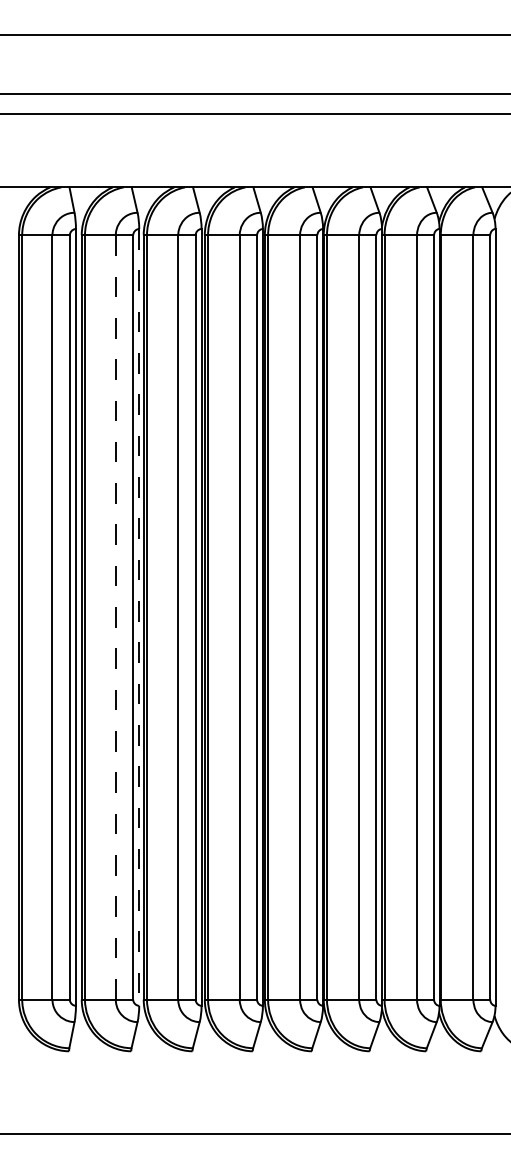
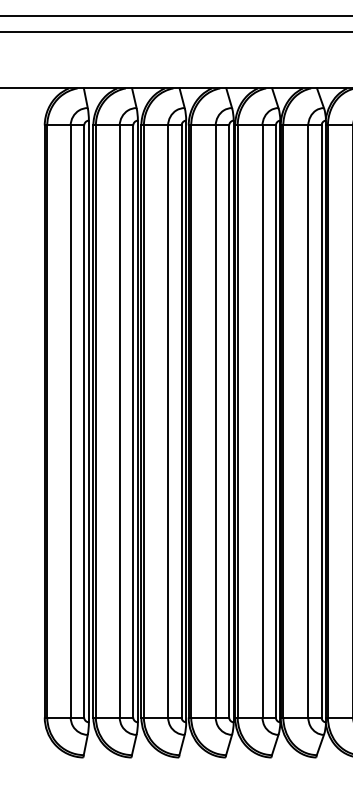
line: (115, 616) -> (119, 420), dashed -> solid
line: (139, 617) -> (138, 421), dashed -> solid

